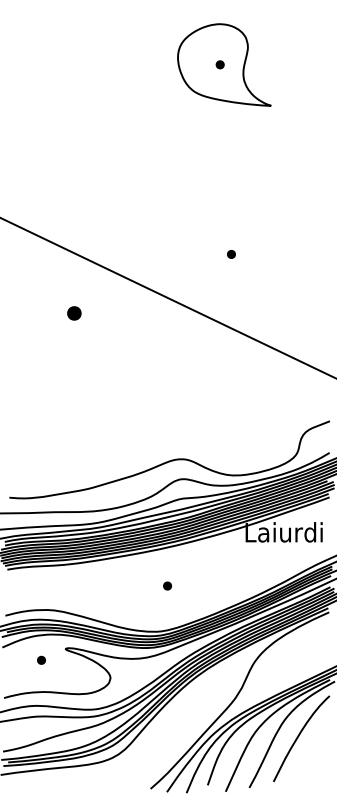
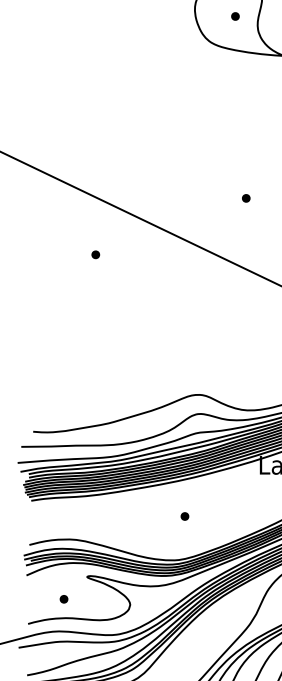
part: (74, 312) -> (95, 254), size x0.62
part: (41, 659) -> (64, 598), moved

